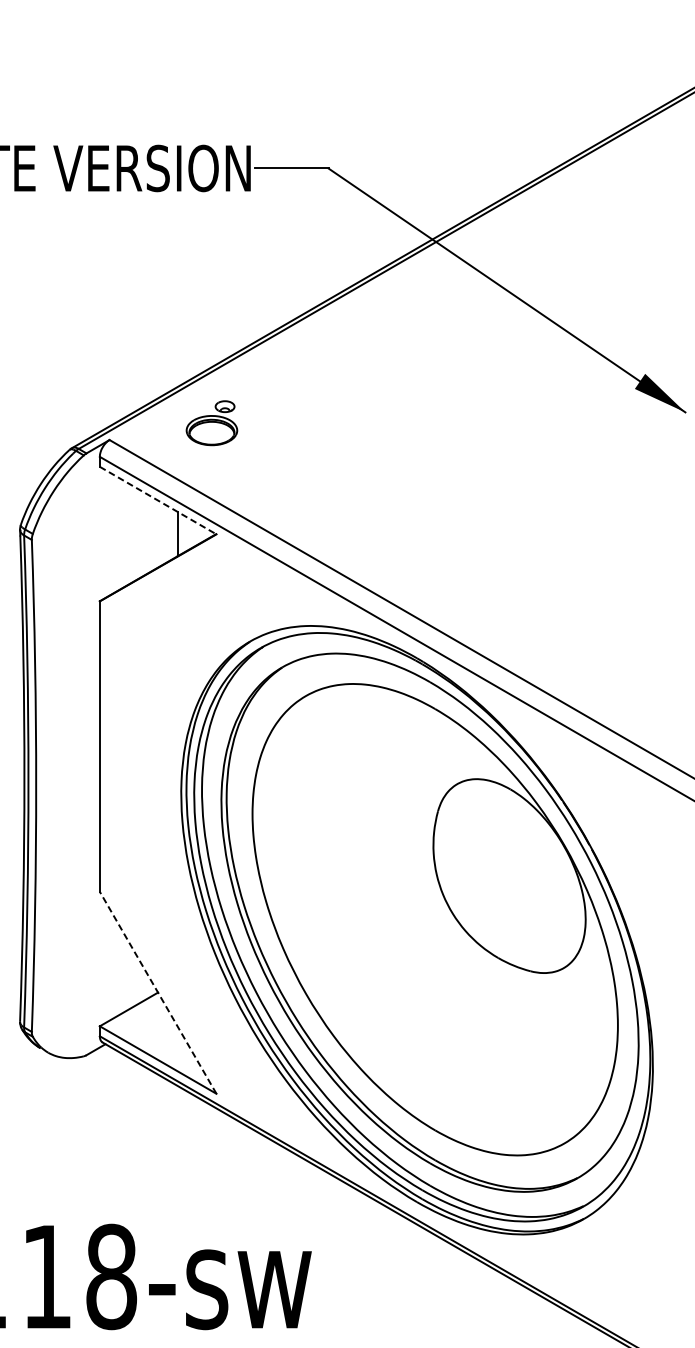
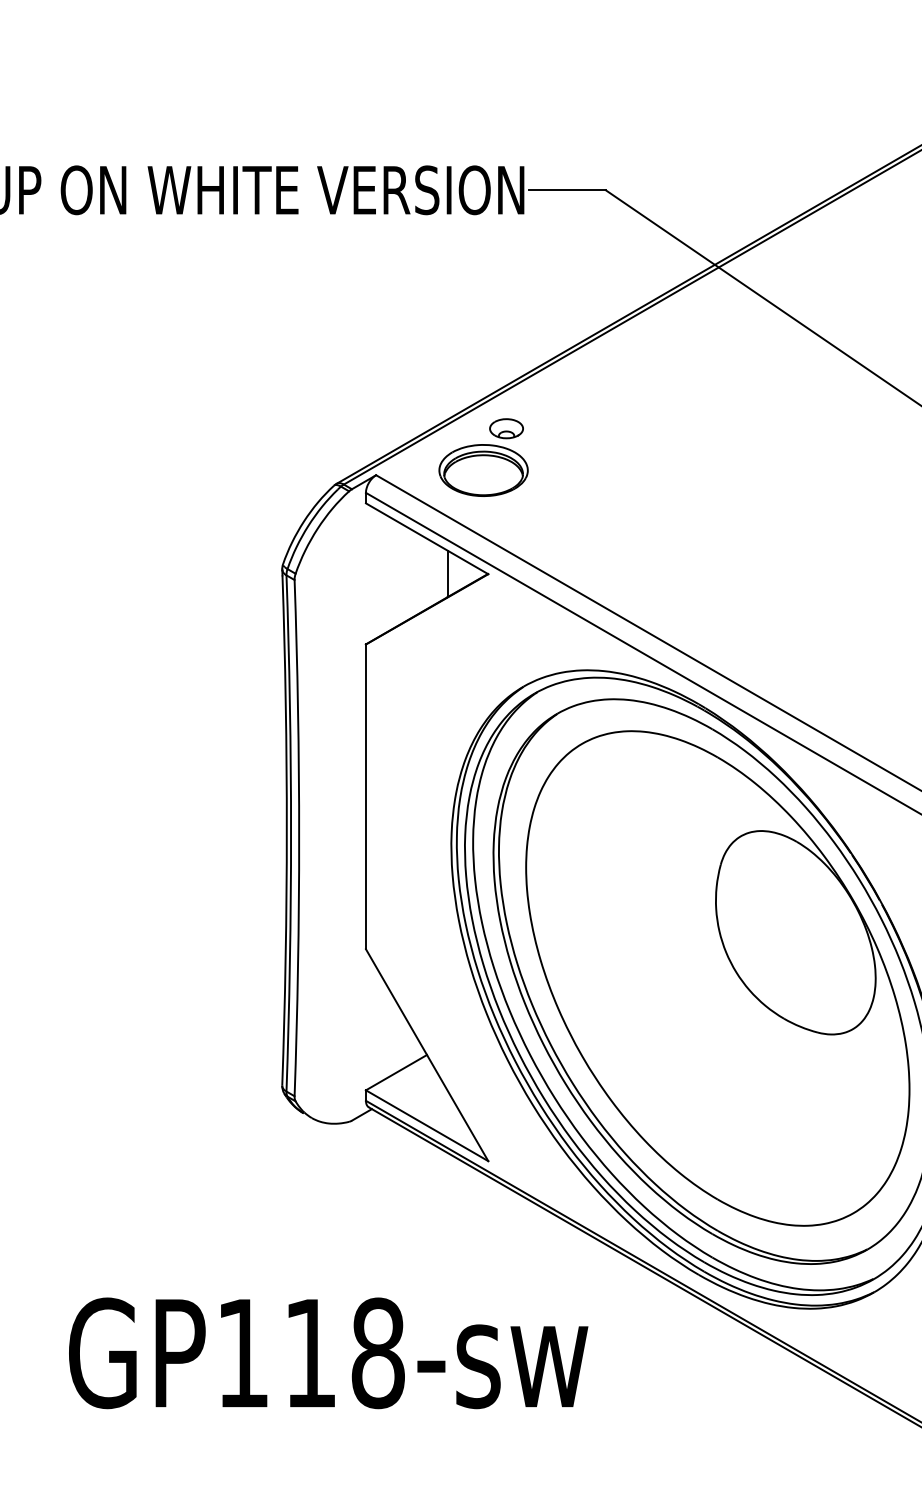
part: (211, 423) -> (483, 457), size x1.67
line: (158, 500) -> (427, 538), dashed -> solid
line: (157, 992) -> (426, 1054), dashed -> solid

